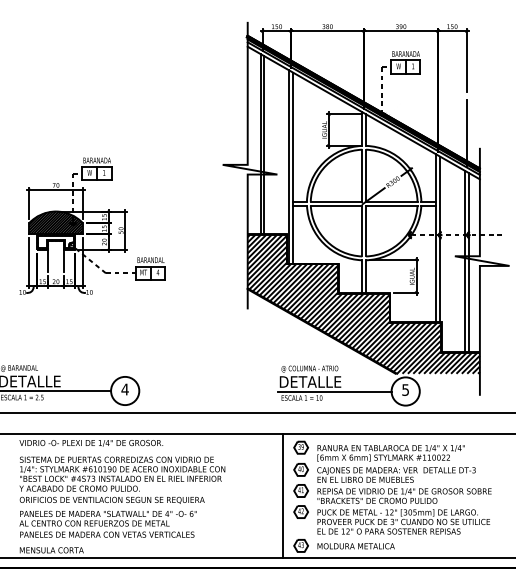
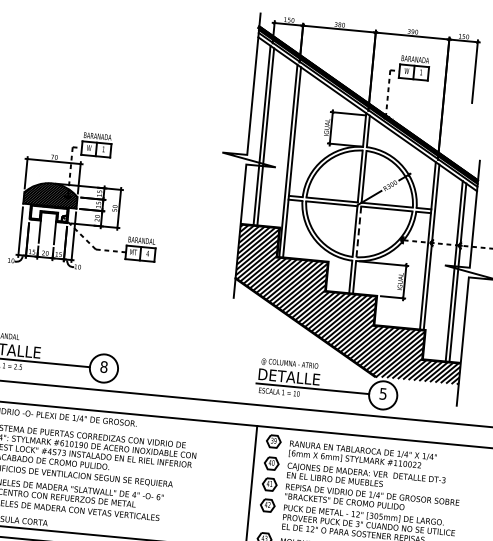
line: (466, 133) -> (468, 144), removed
line: (366, 230) -> (359, 231), solid -> dashed
text: (124, 389) -> (103, 366), 4 -> 8

